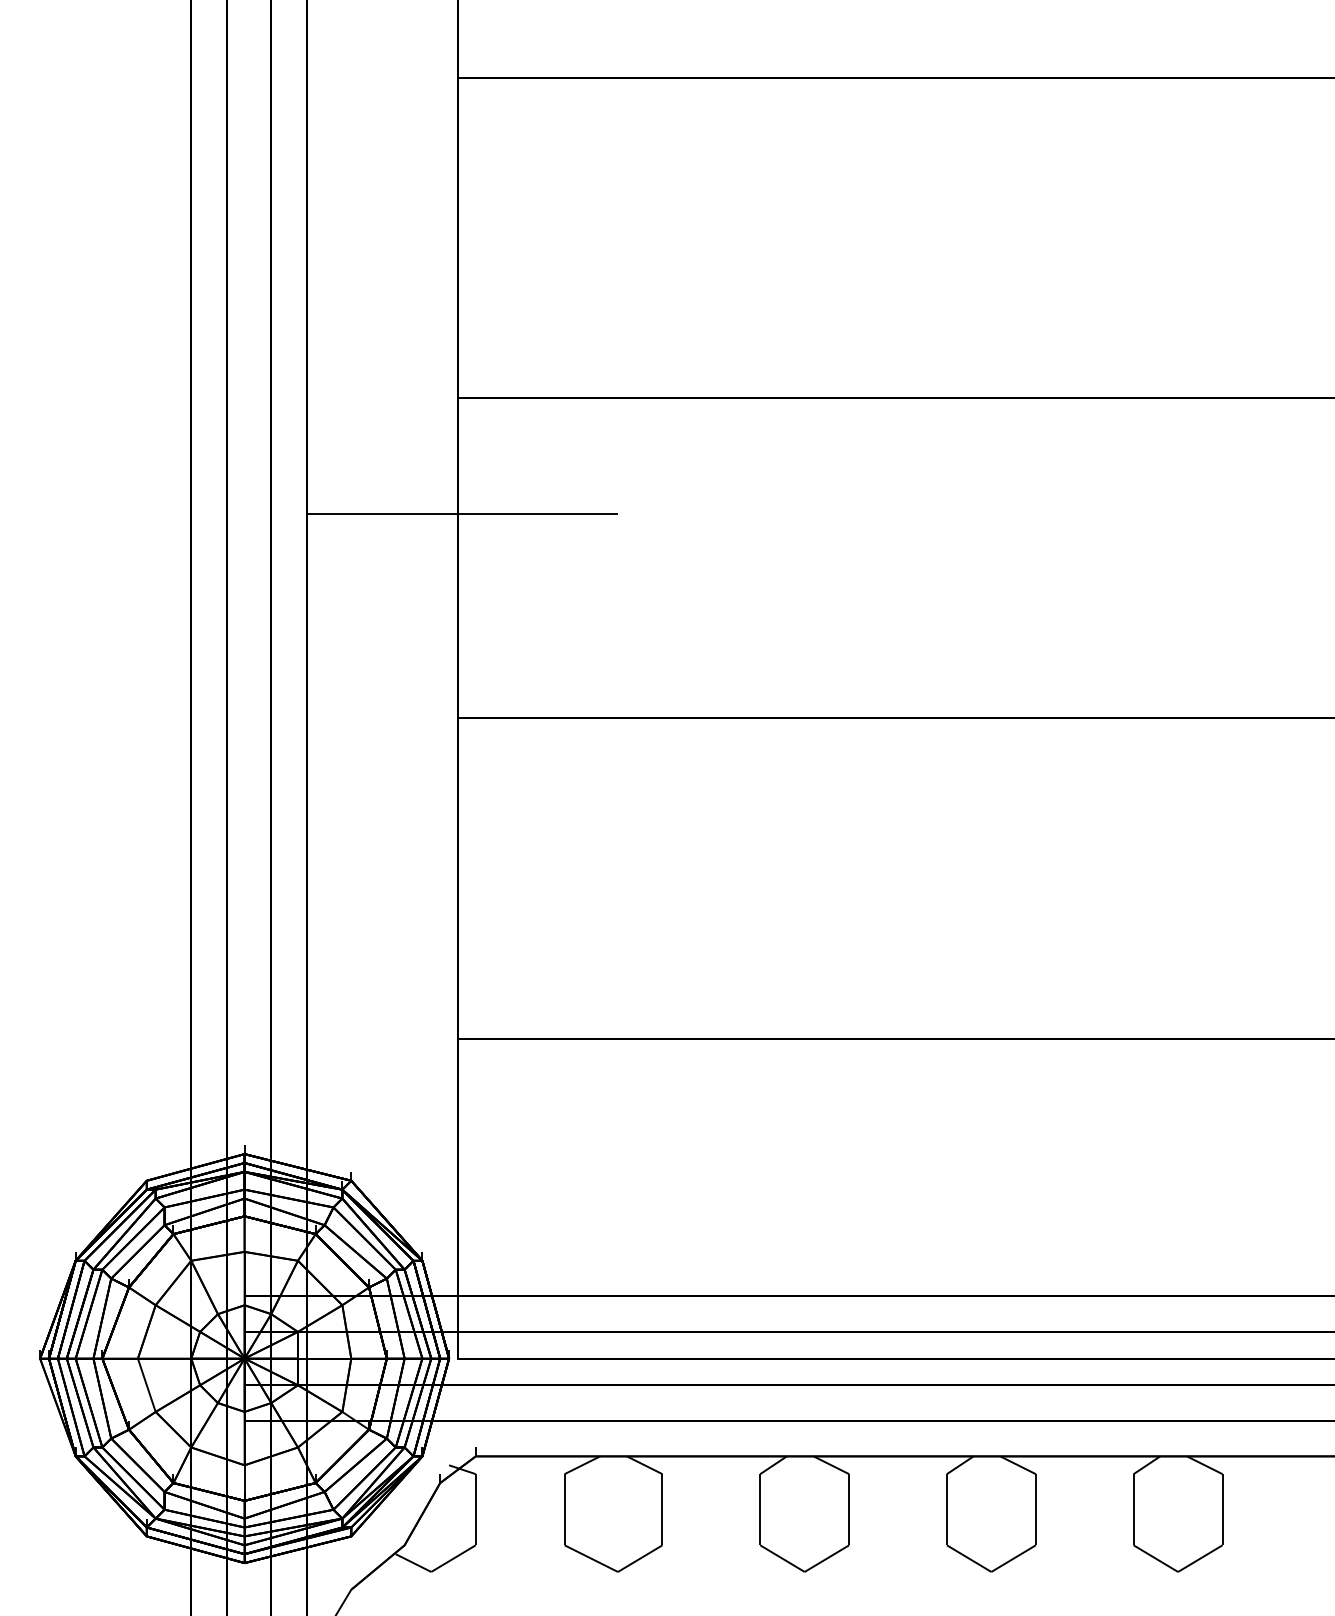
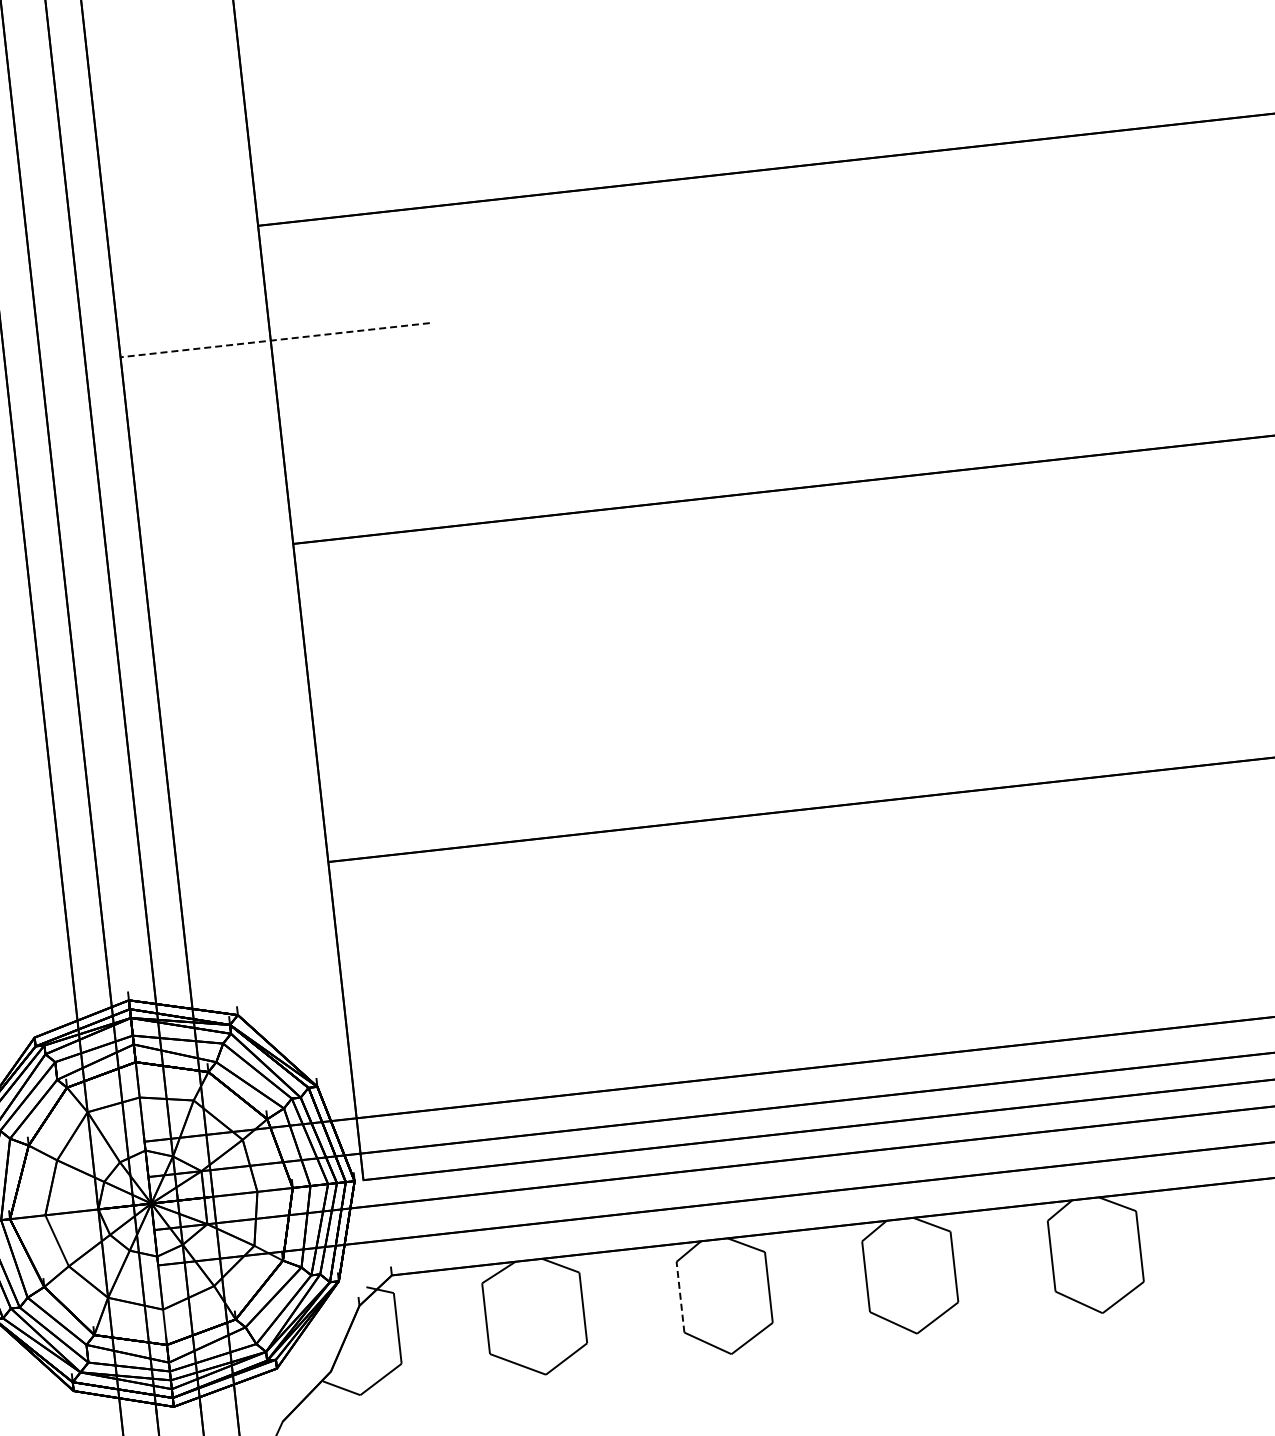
line: (462, 514) -> (275, 340), solid -> dashed
line: (760, 1509) -> (680, 1296), solid -> dashed

